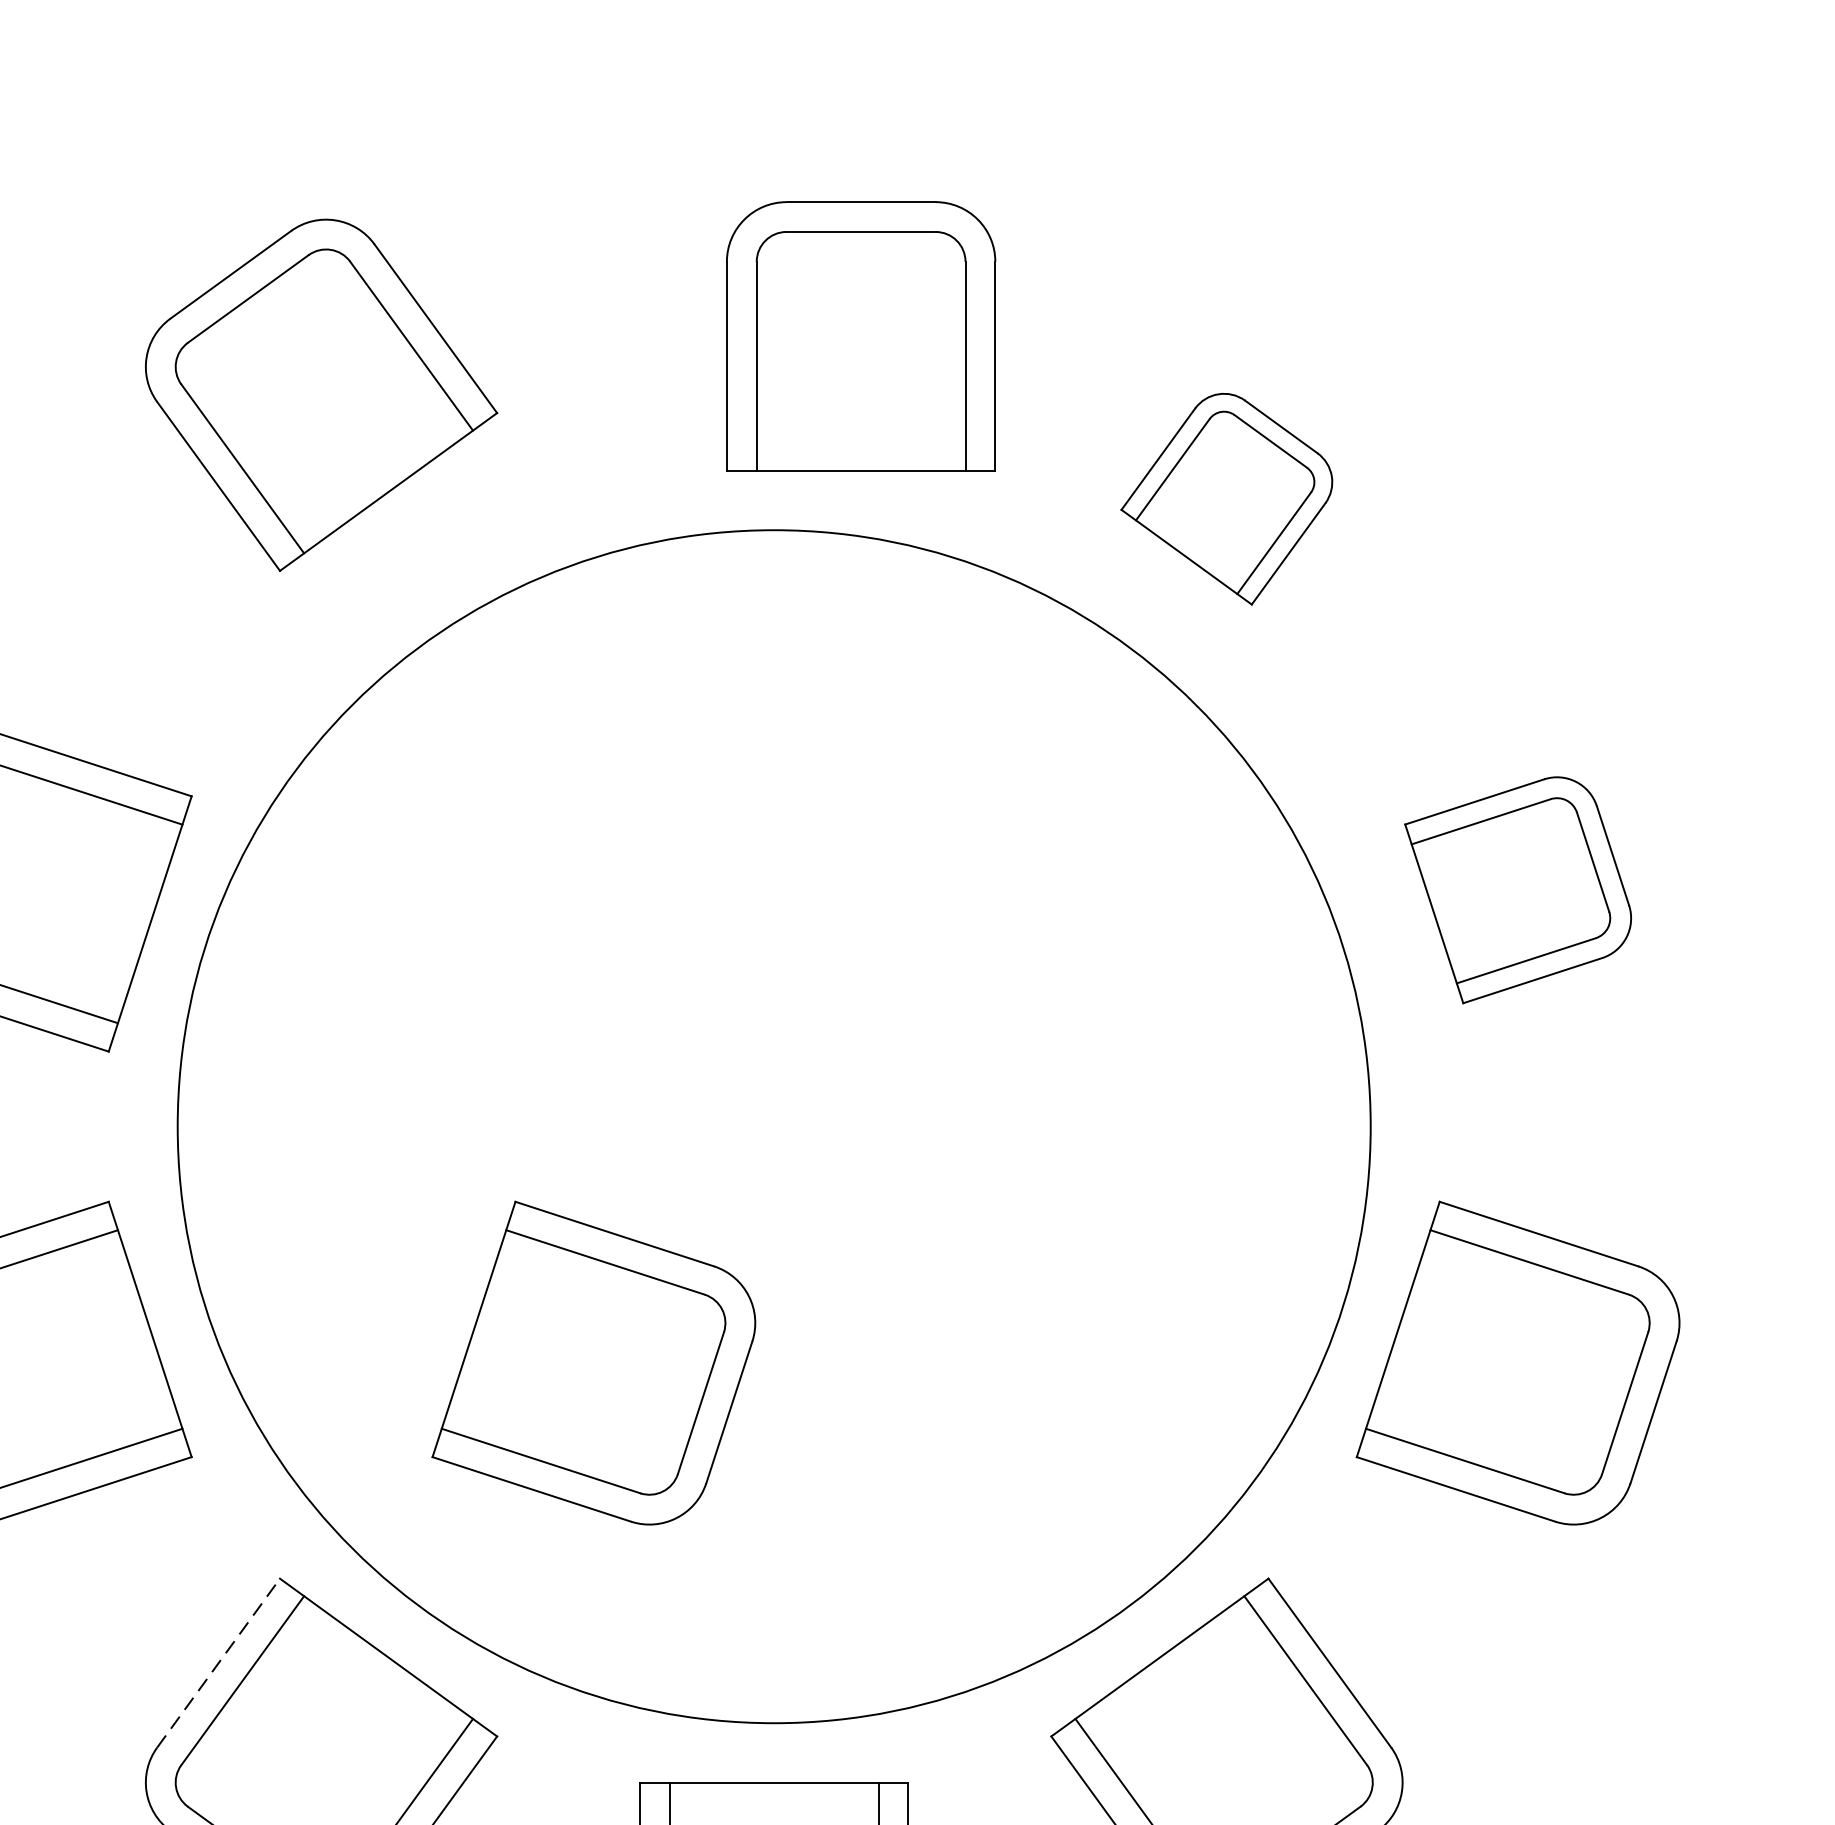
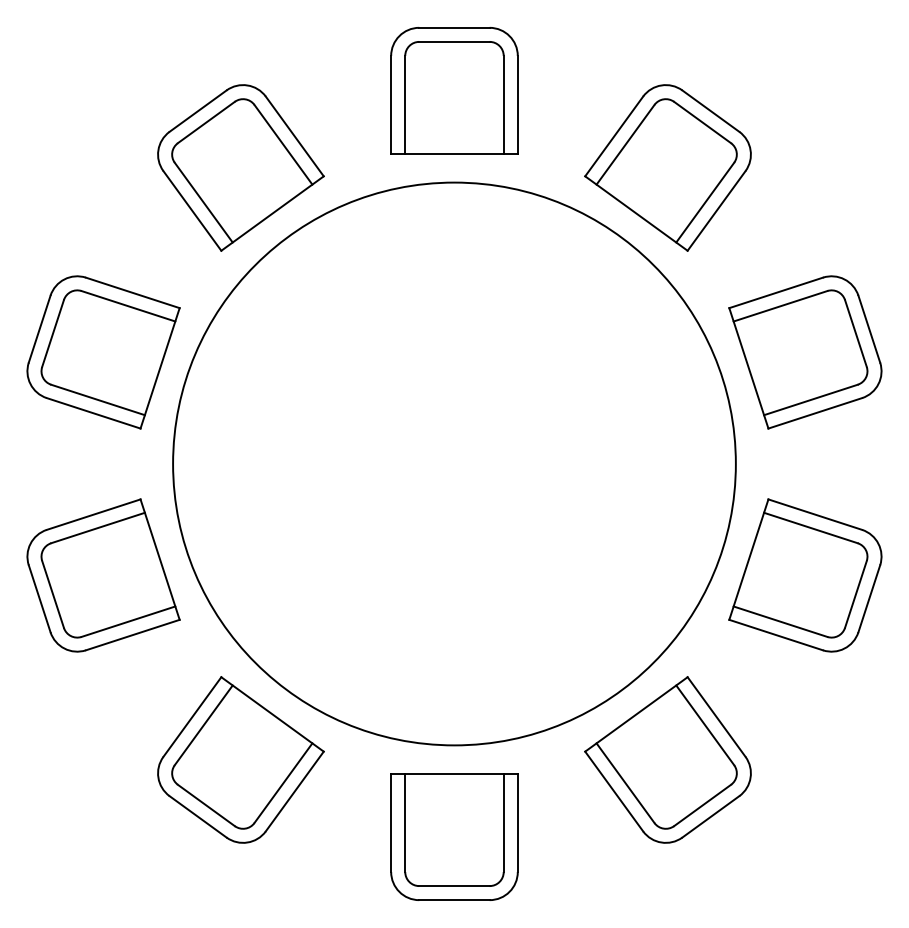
part: (861, 334) -> (454, 90), moved
part: (320, 394) -> (240, 167), moved
part: (1225, 498) -> (667, 167), size x1.67
part: (1518, 890) -> (805, 352), size x1.43
part: (594, 1363) -> (369, 575), removed
line: (218, 1661) -> (192, 716), dashed -> solid

